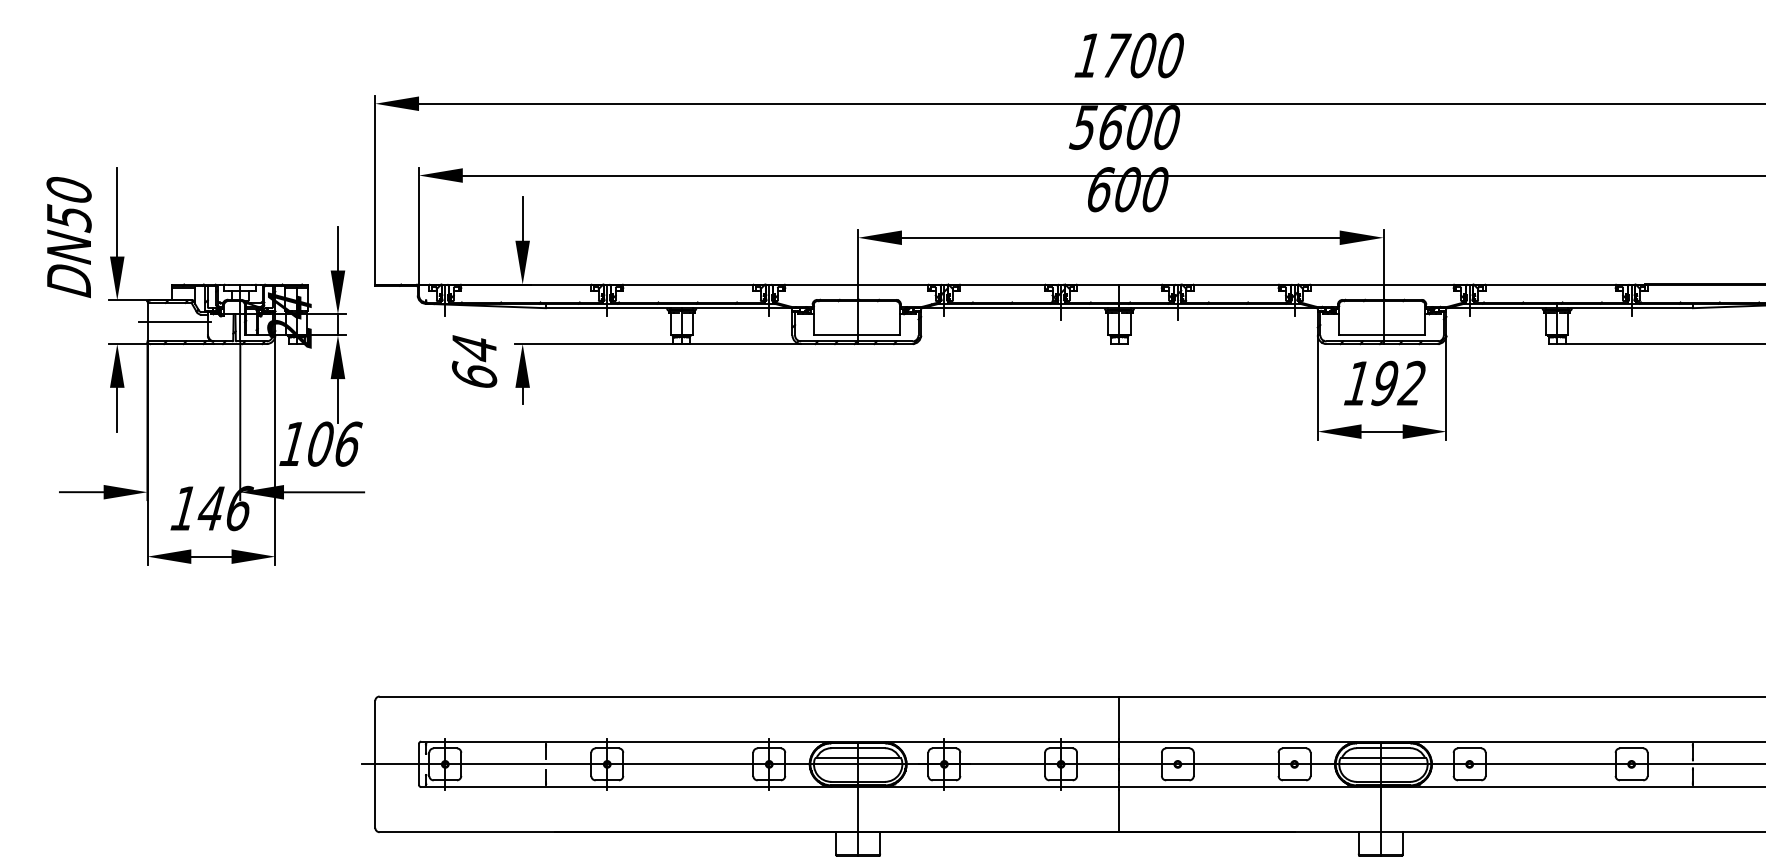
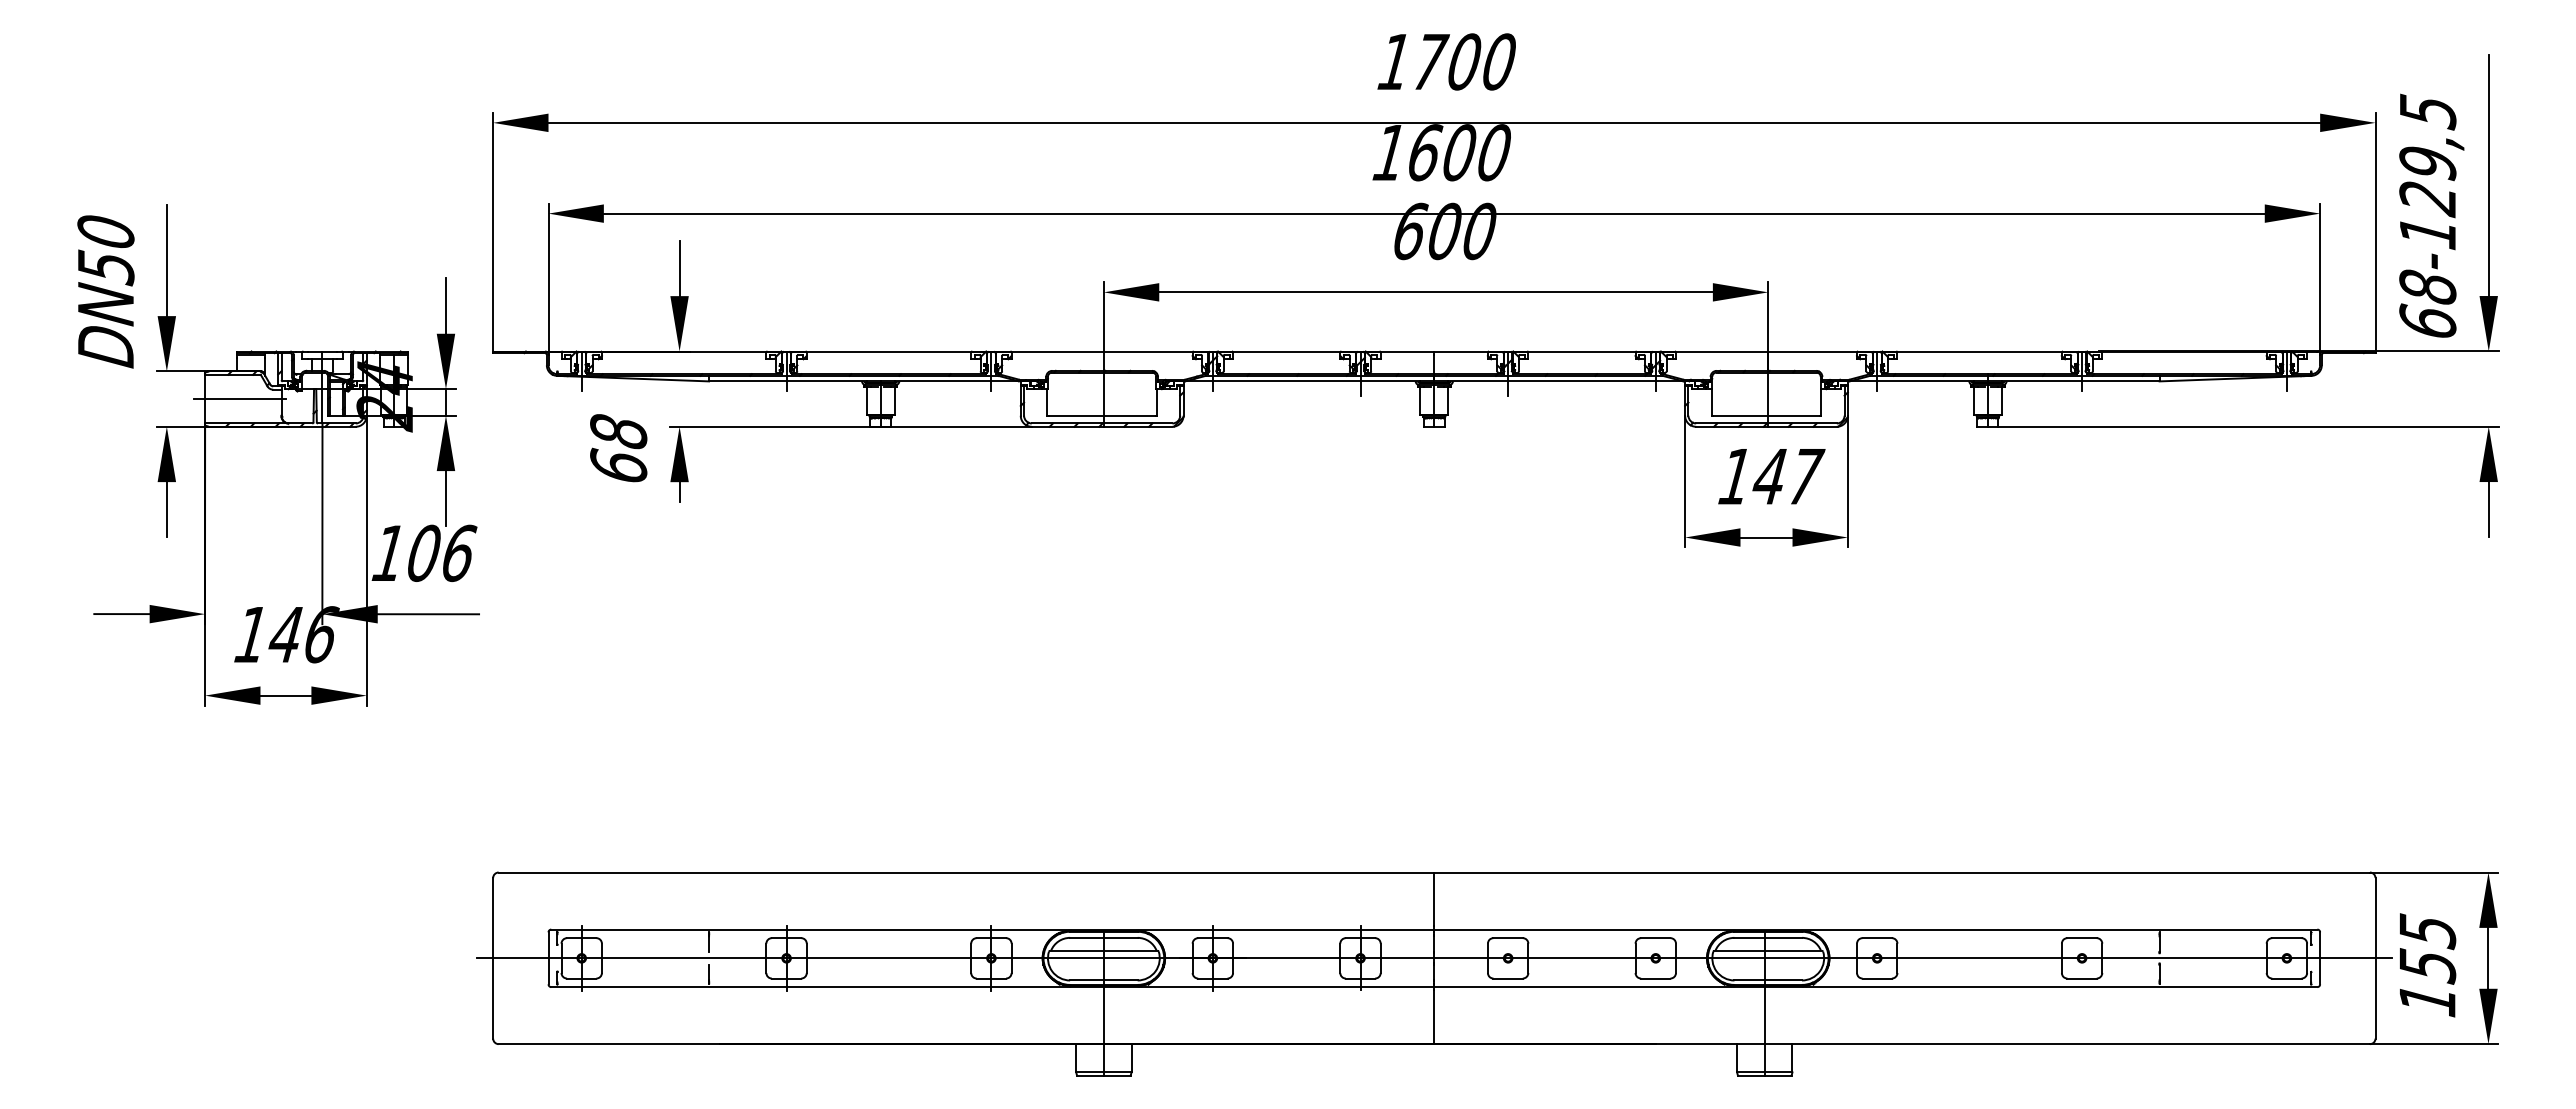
text: (1083, 127) -> (1388, 153), 5600 -> 1600
text: (474, 347) -> (618, 431), 64 -> 68
text: (1399, 383) -> (1788, 476), 192 -> 147

